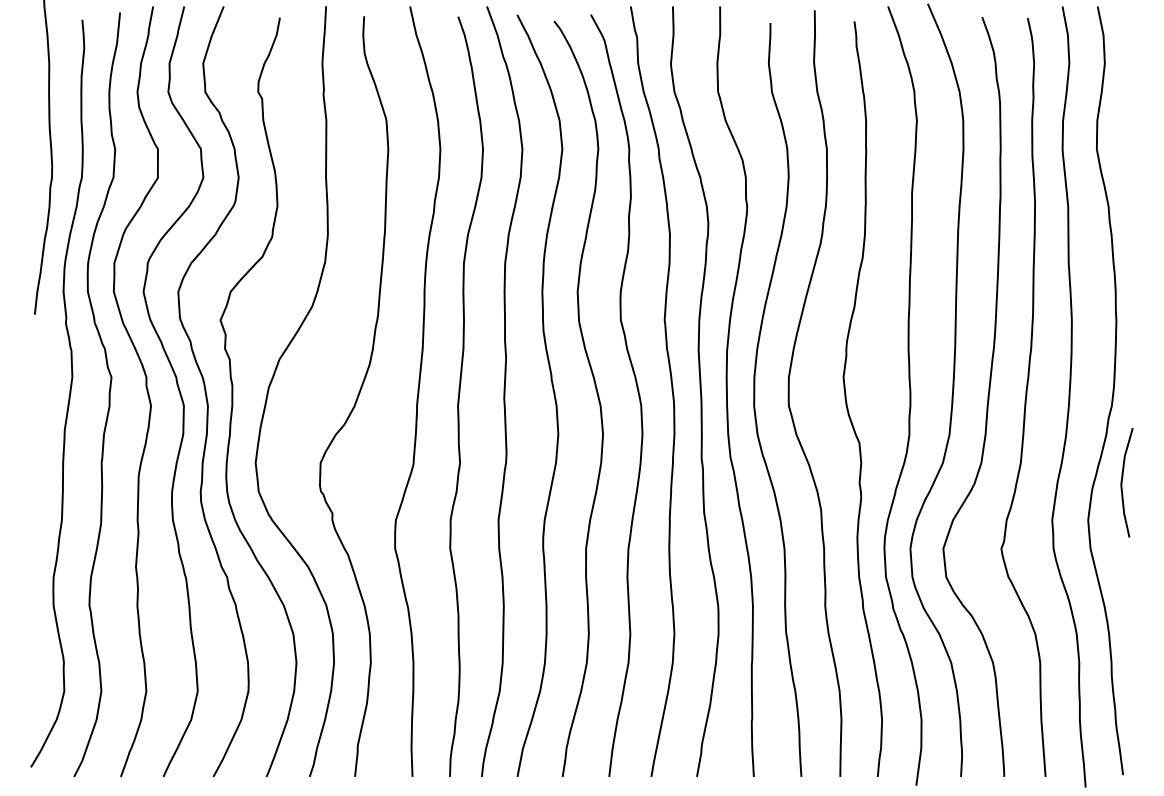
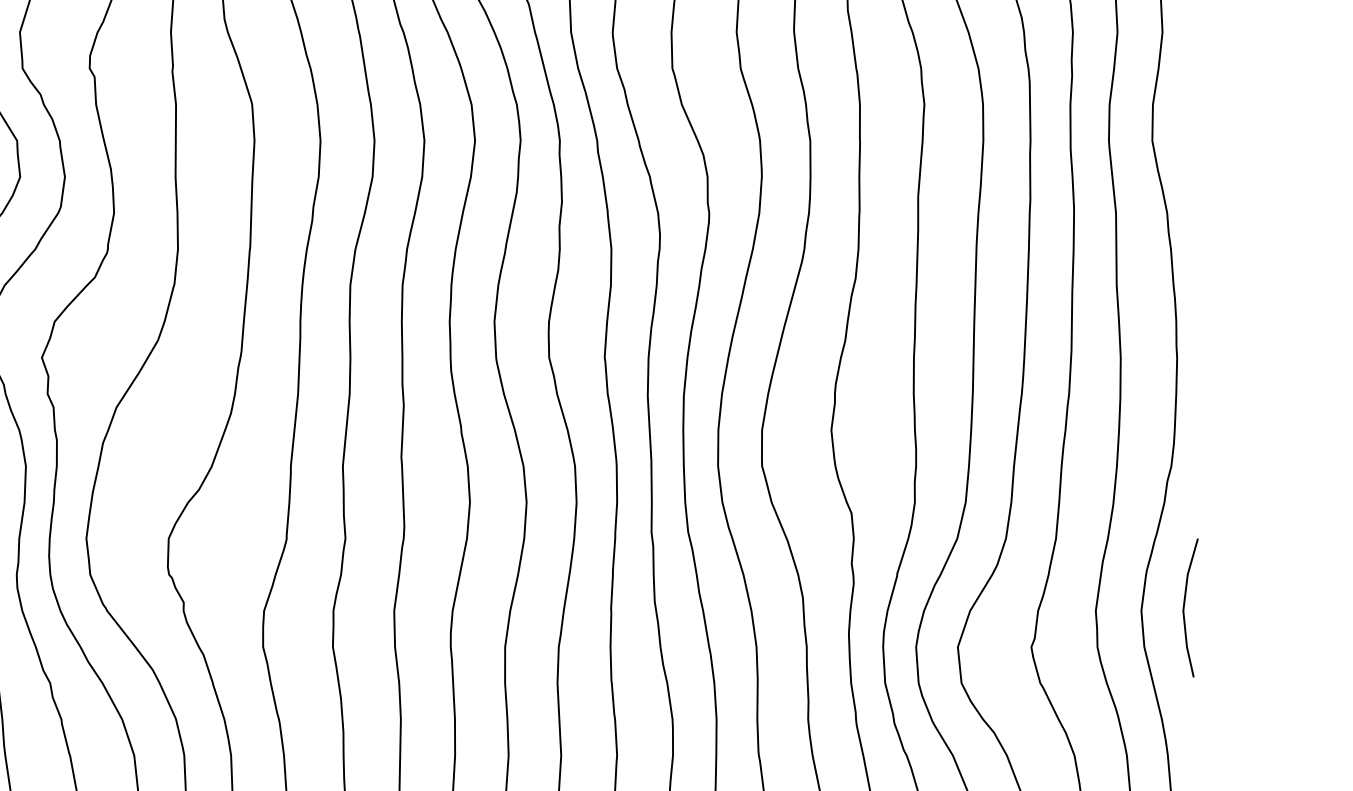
line: (1122, 482) -> (1184, 607), moved

